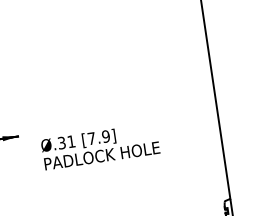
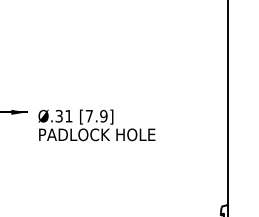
text: (100, 146) -> (96, 125), moved

